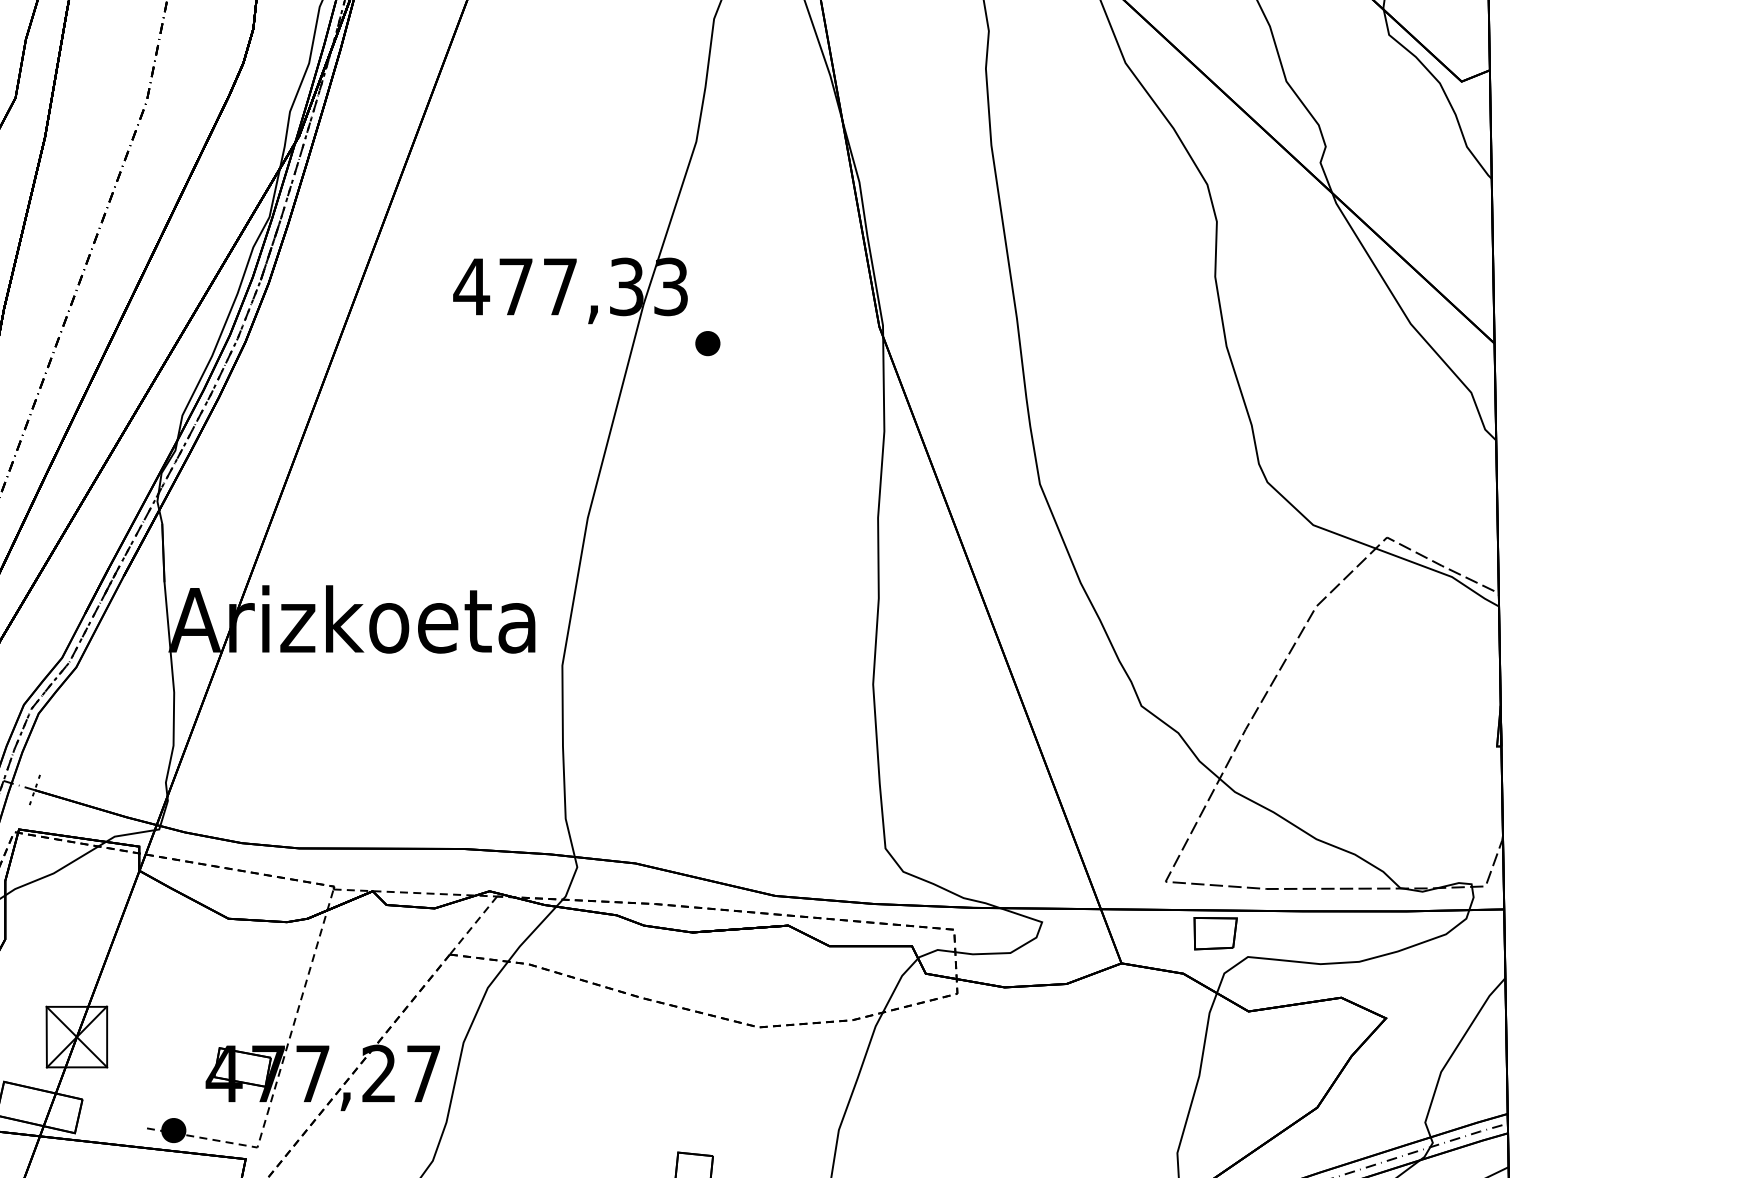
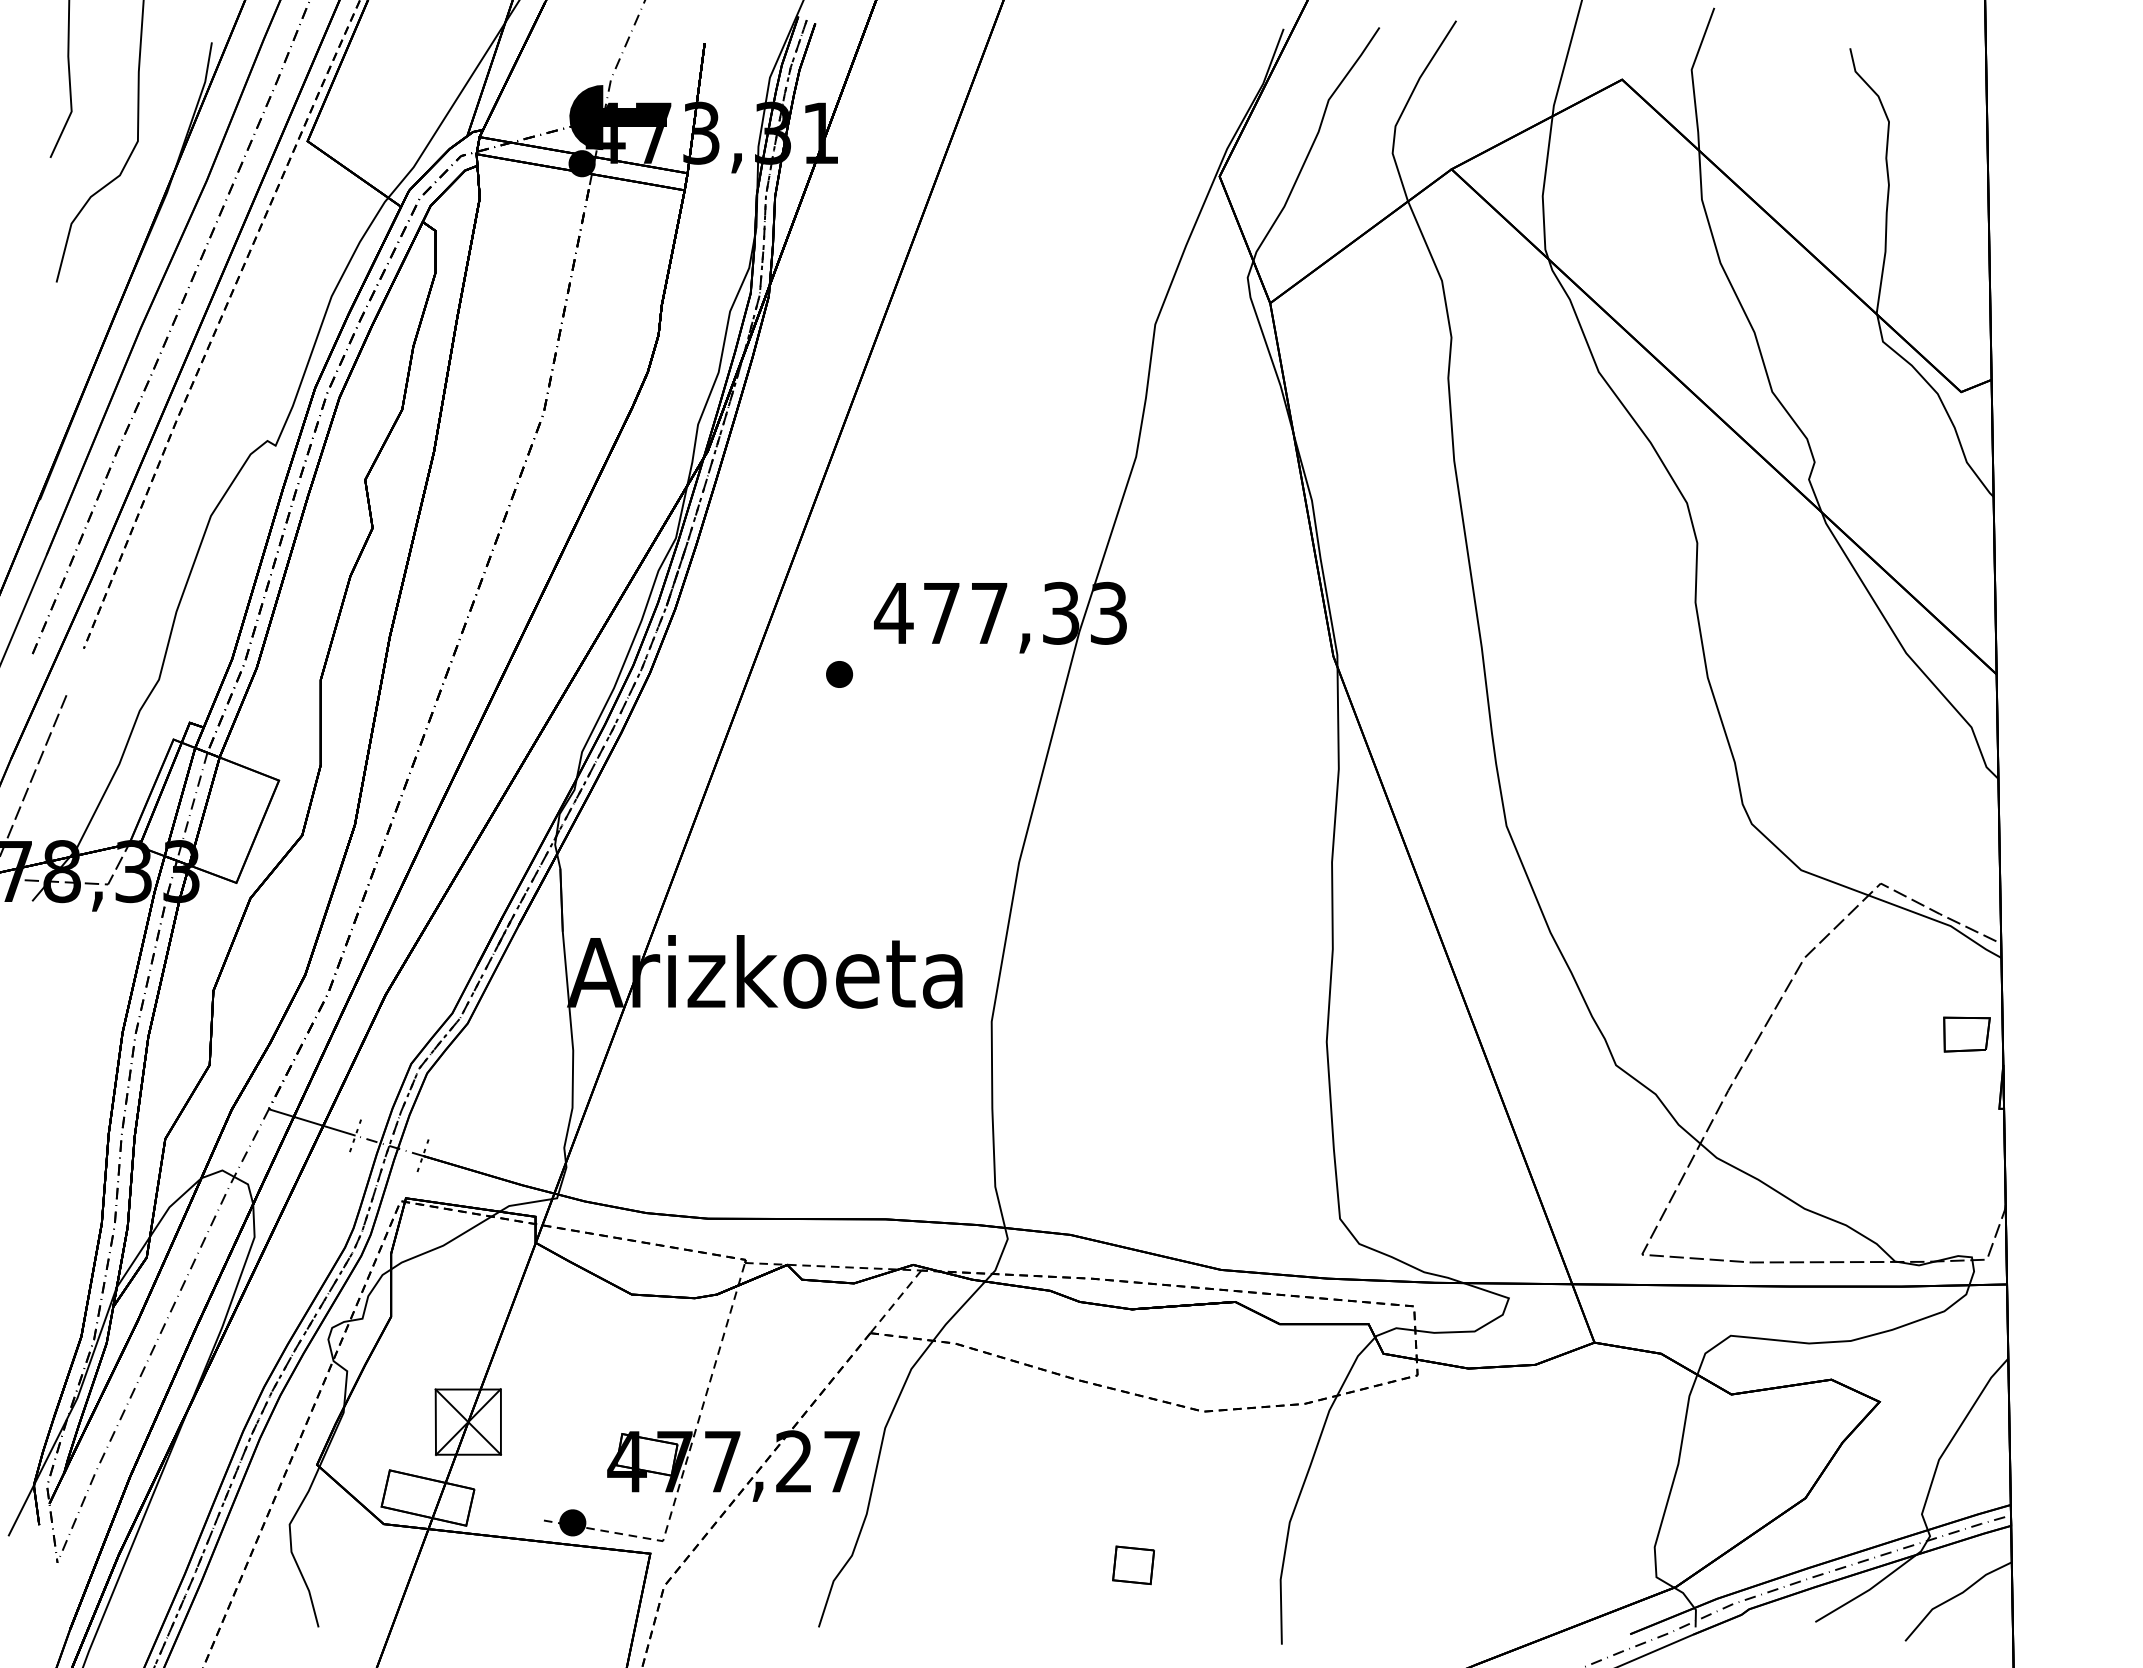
part: (707, 343) -> (839, 674), moved
part: (1215, 933) -> (1966, 1034), moved

